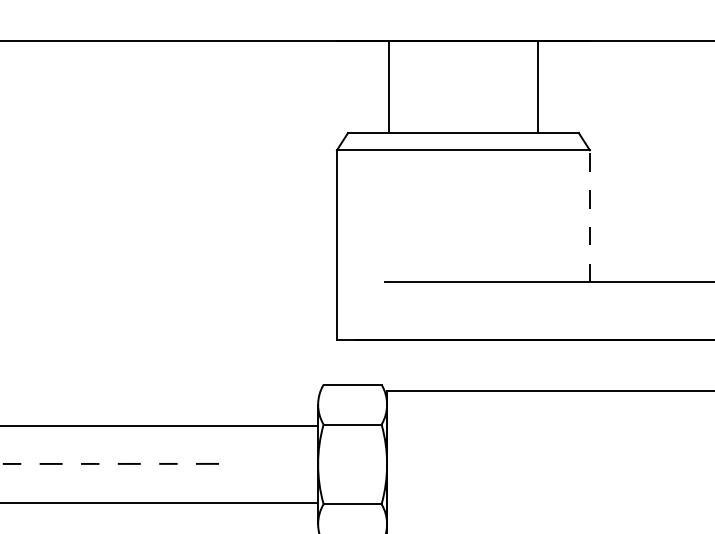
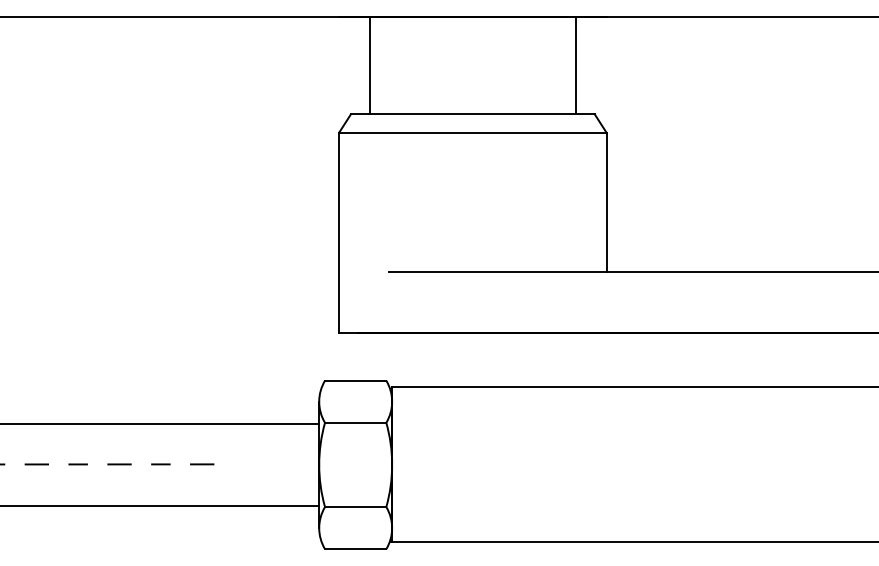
line: (388, 86) -> (369, 65), moved
line: (537, 86) -> (575, 65), moved
line: (589, 216) -> (606, 202), dashed -> solid

